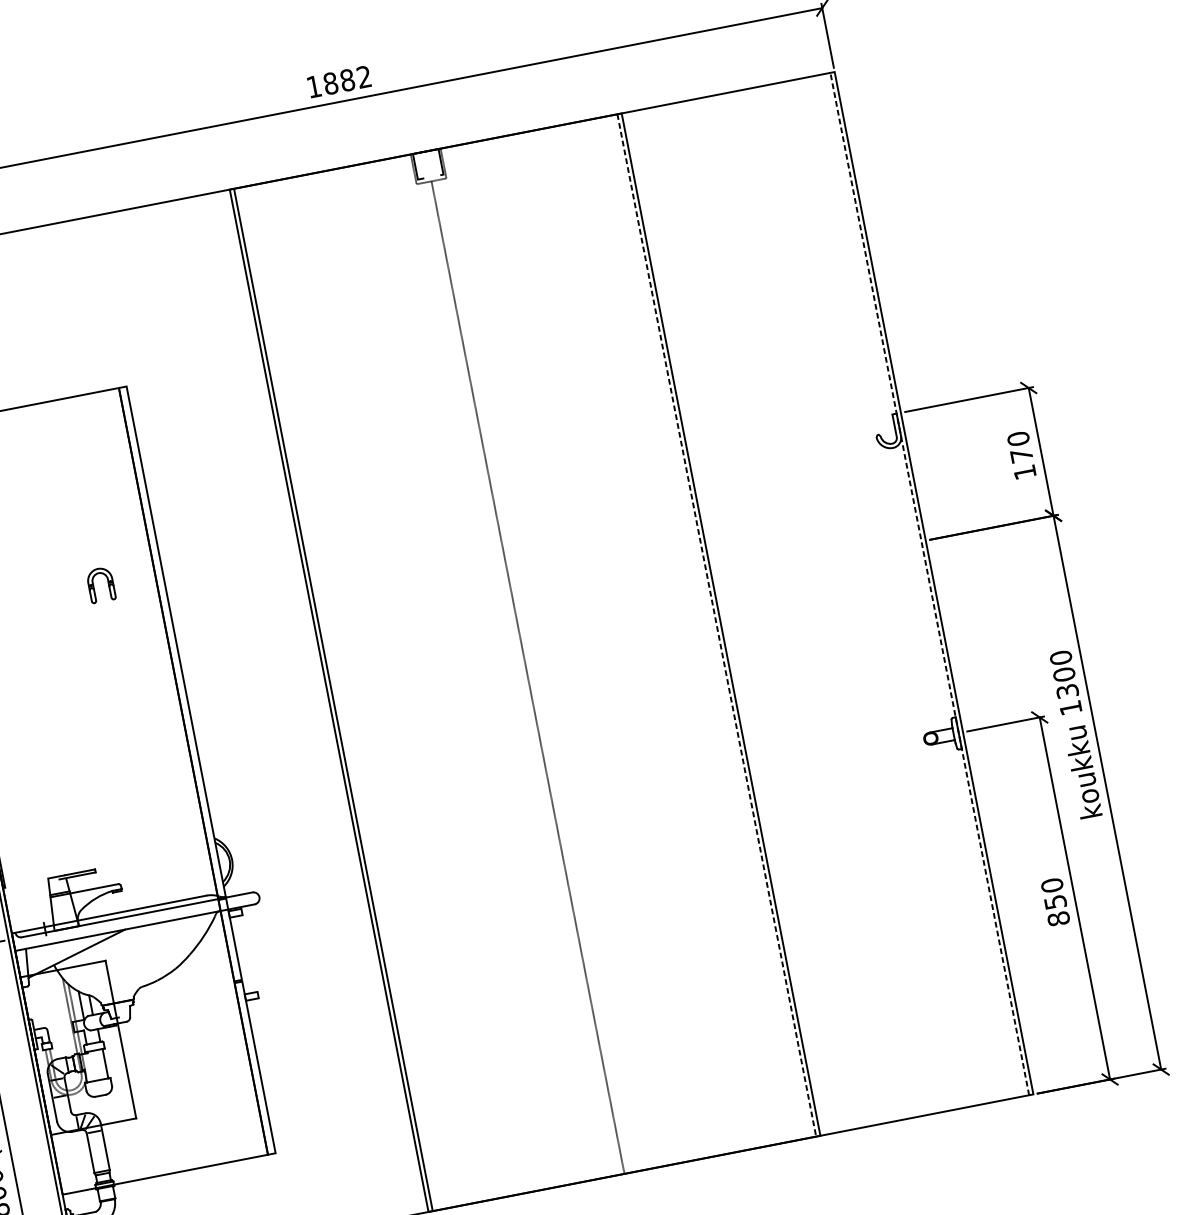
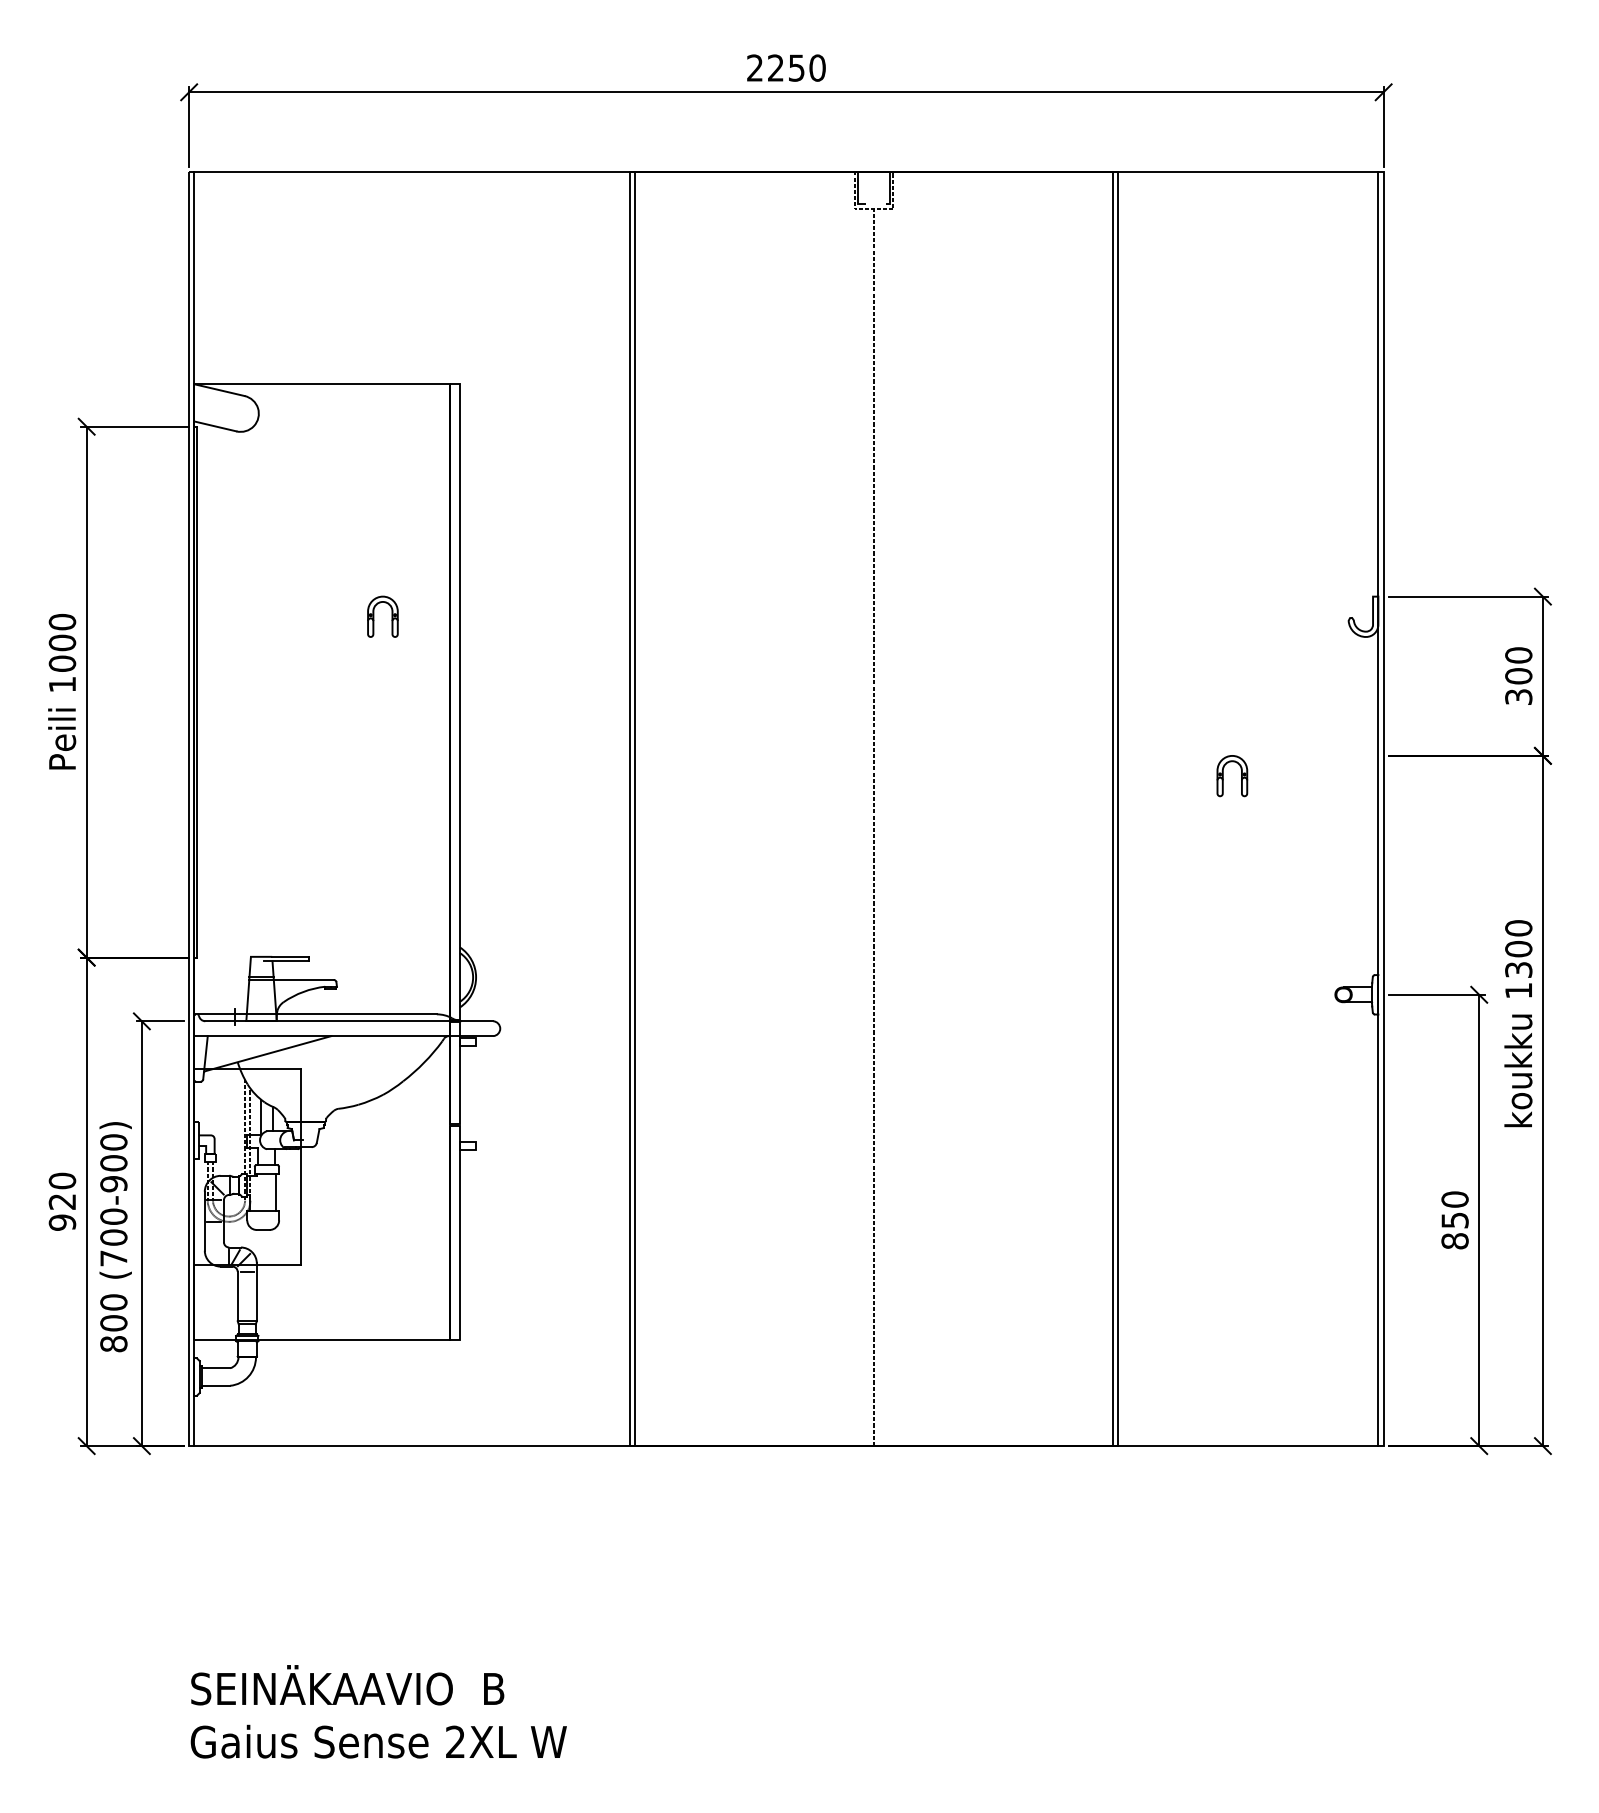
text: (339, 81) -> (786, 67), 1882 -> 2250
text: (1023, 463) -> (1518, 686), 170 -> 300
part: (800, 582) -> (1223, 776), added
line: (929, 583) -> (1378, 808), dashed -> solid
line: (716, 625) -> (1112, 809), dashed -> solid

